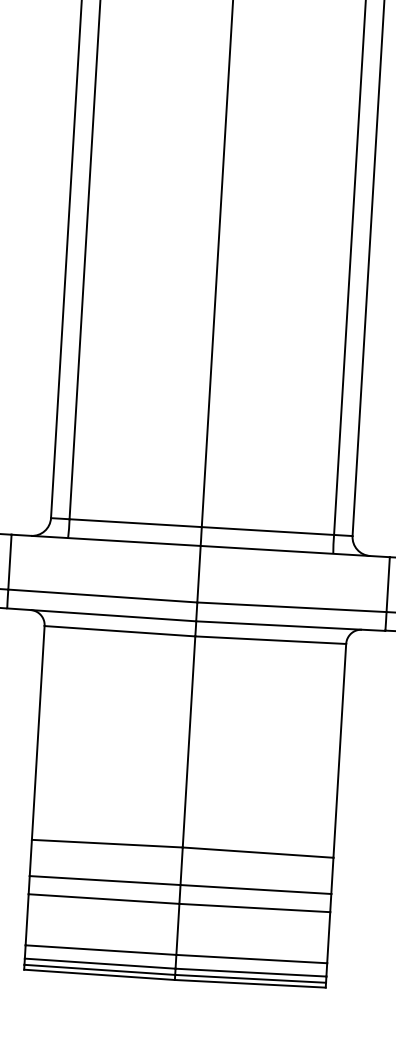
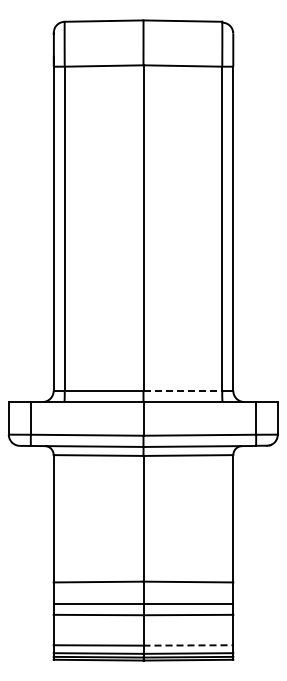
line: (269, 530) -> (183, 390), solid -> dashed
line: (251, 959) -> (188, 645), solid -> dashed

